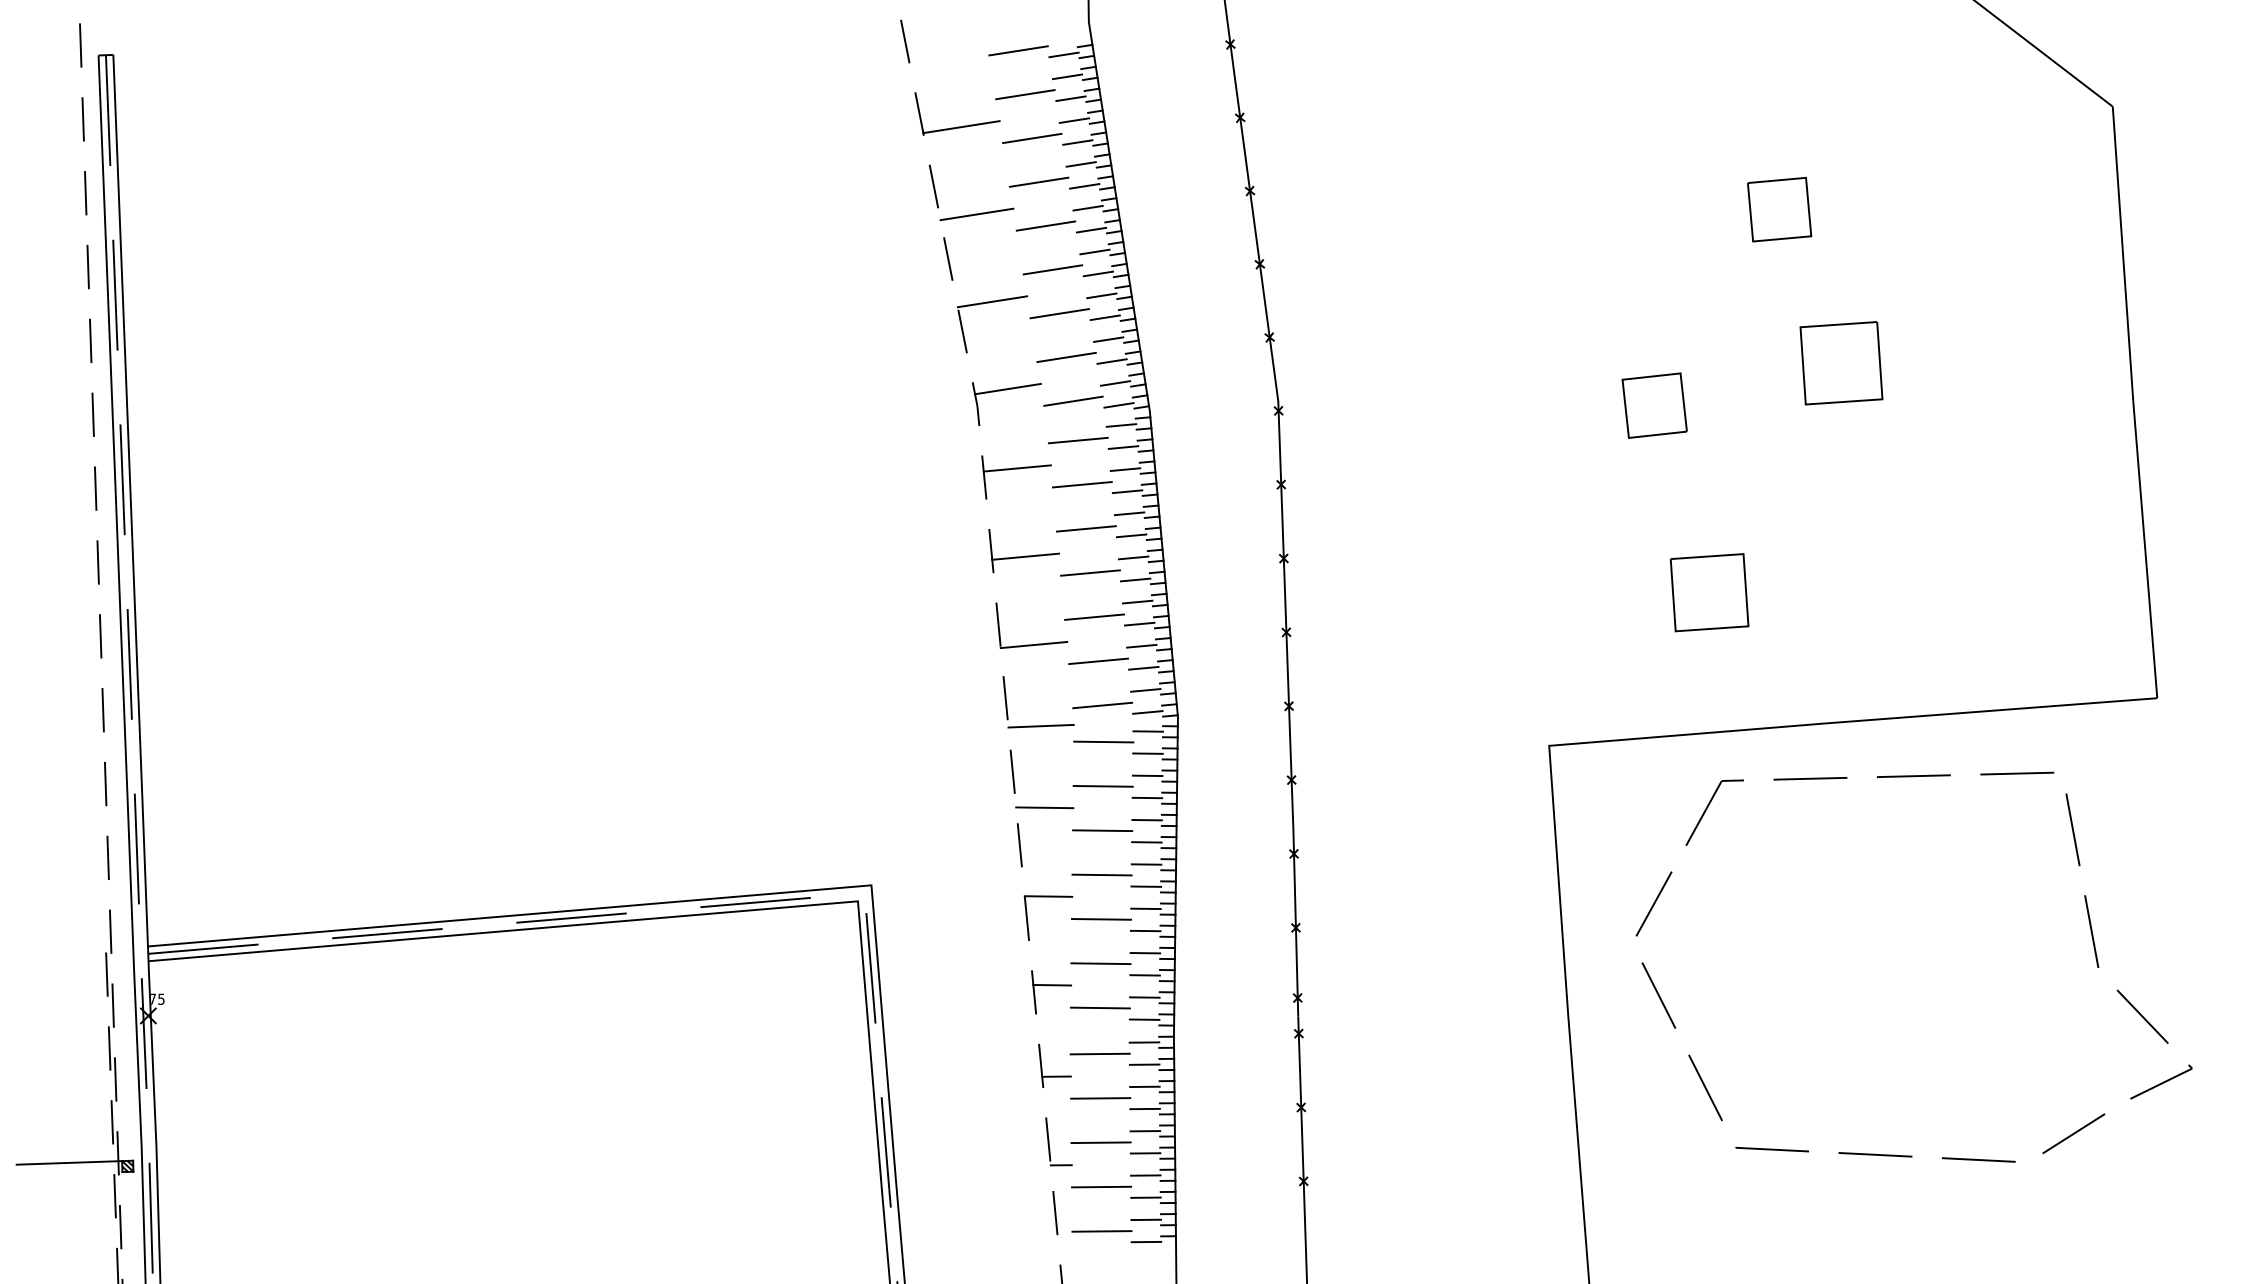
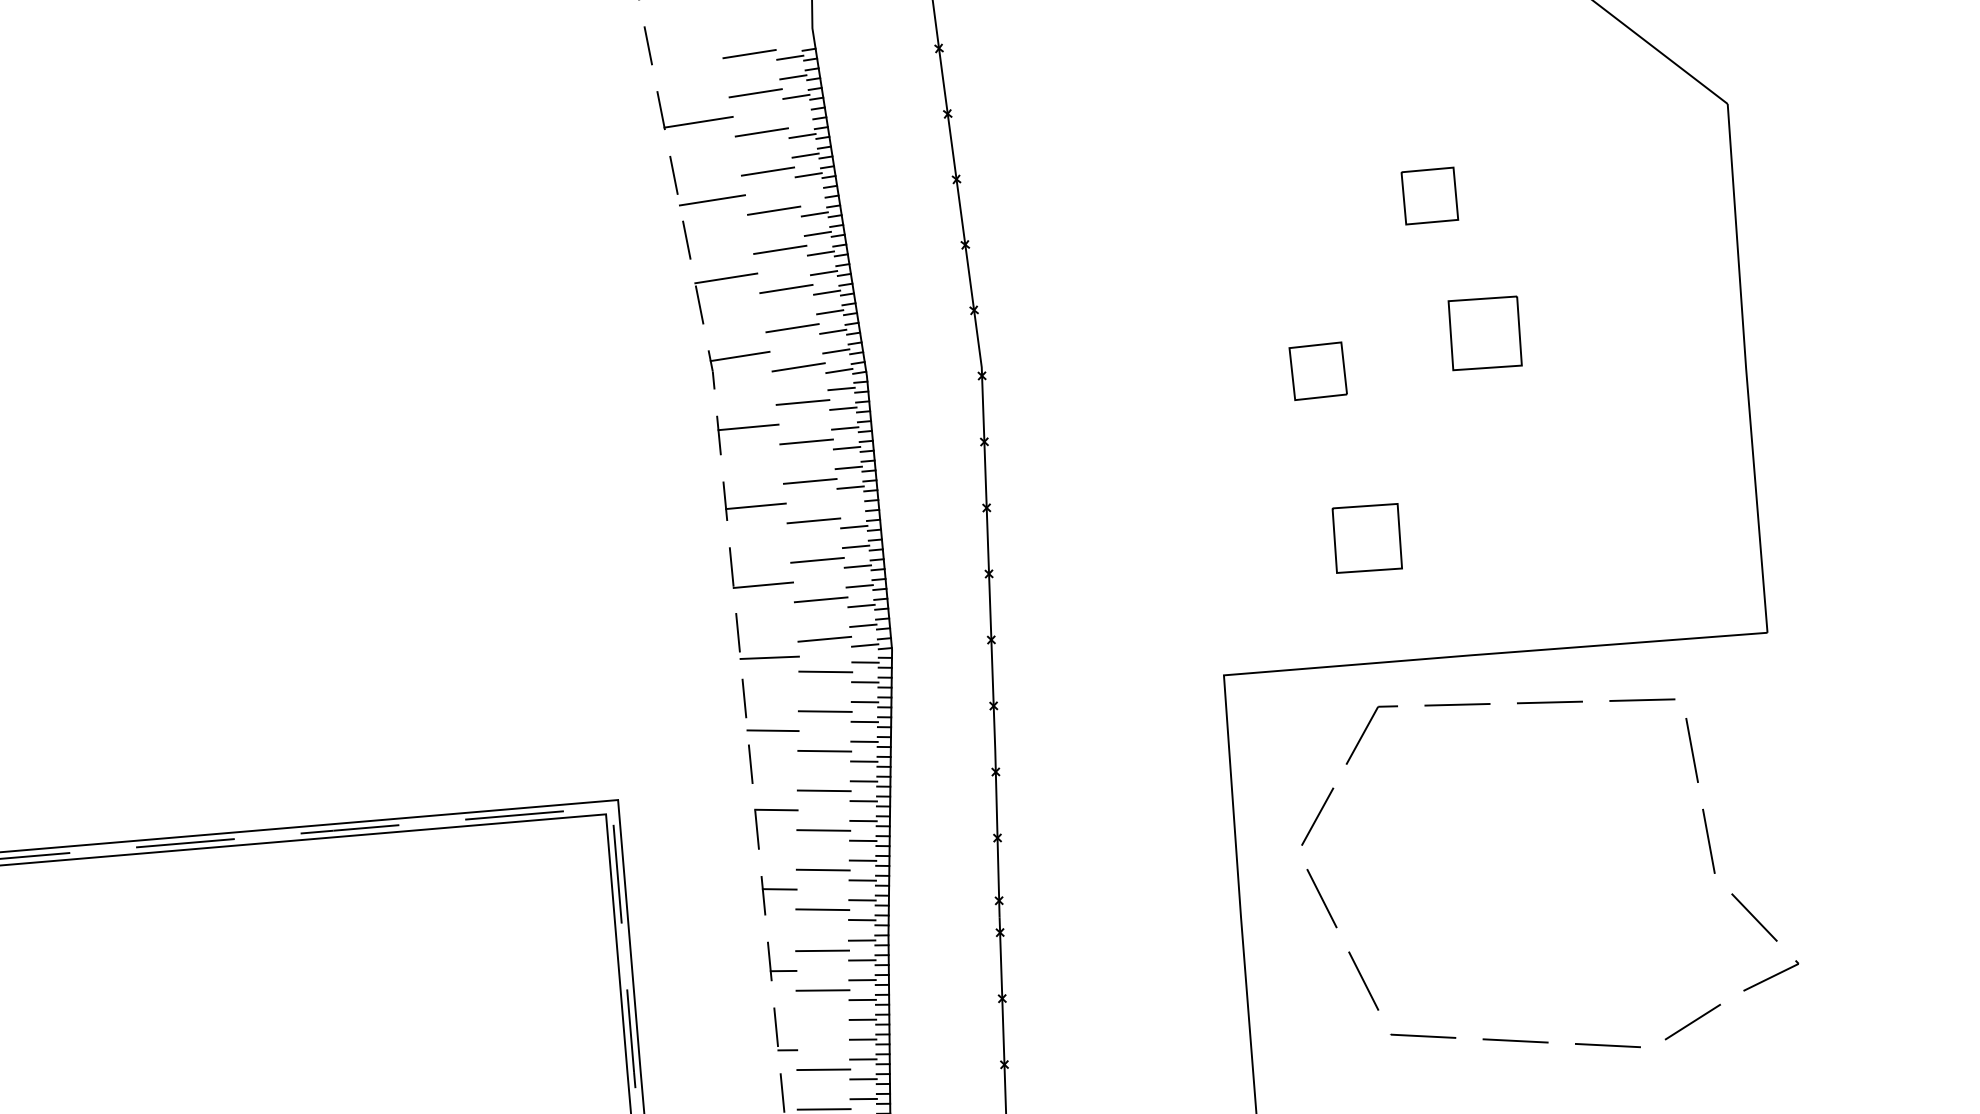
line: (1074, 120) -> (799, 116), removed
line: (1087, 207) -> (811, 194), removed
line: (1133, 557) -> (852, 506), removed
line: (1100, 1142) -> (822, 1029), removed

